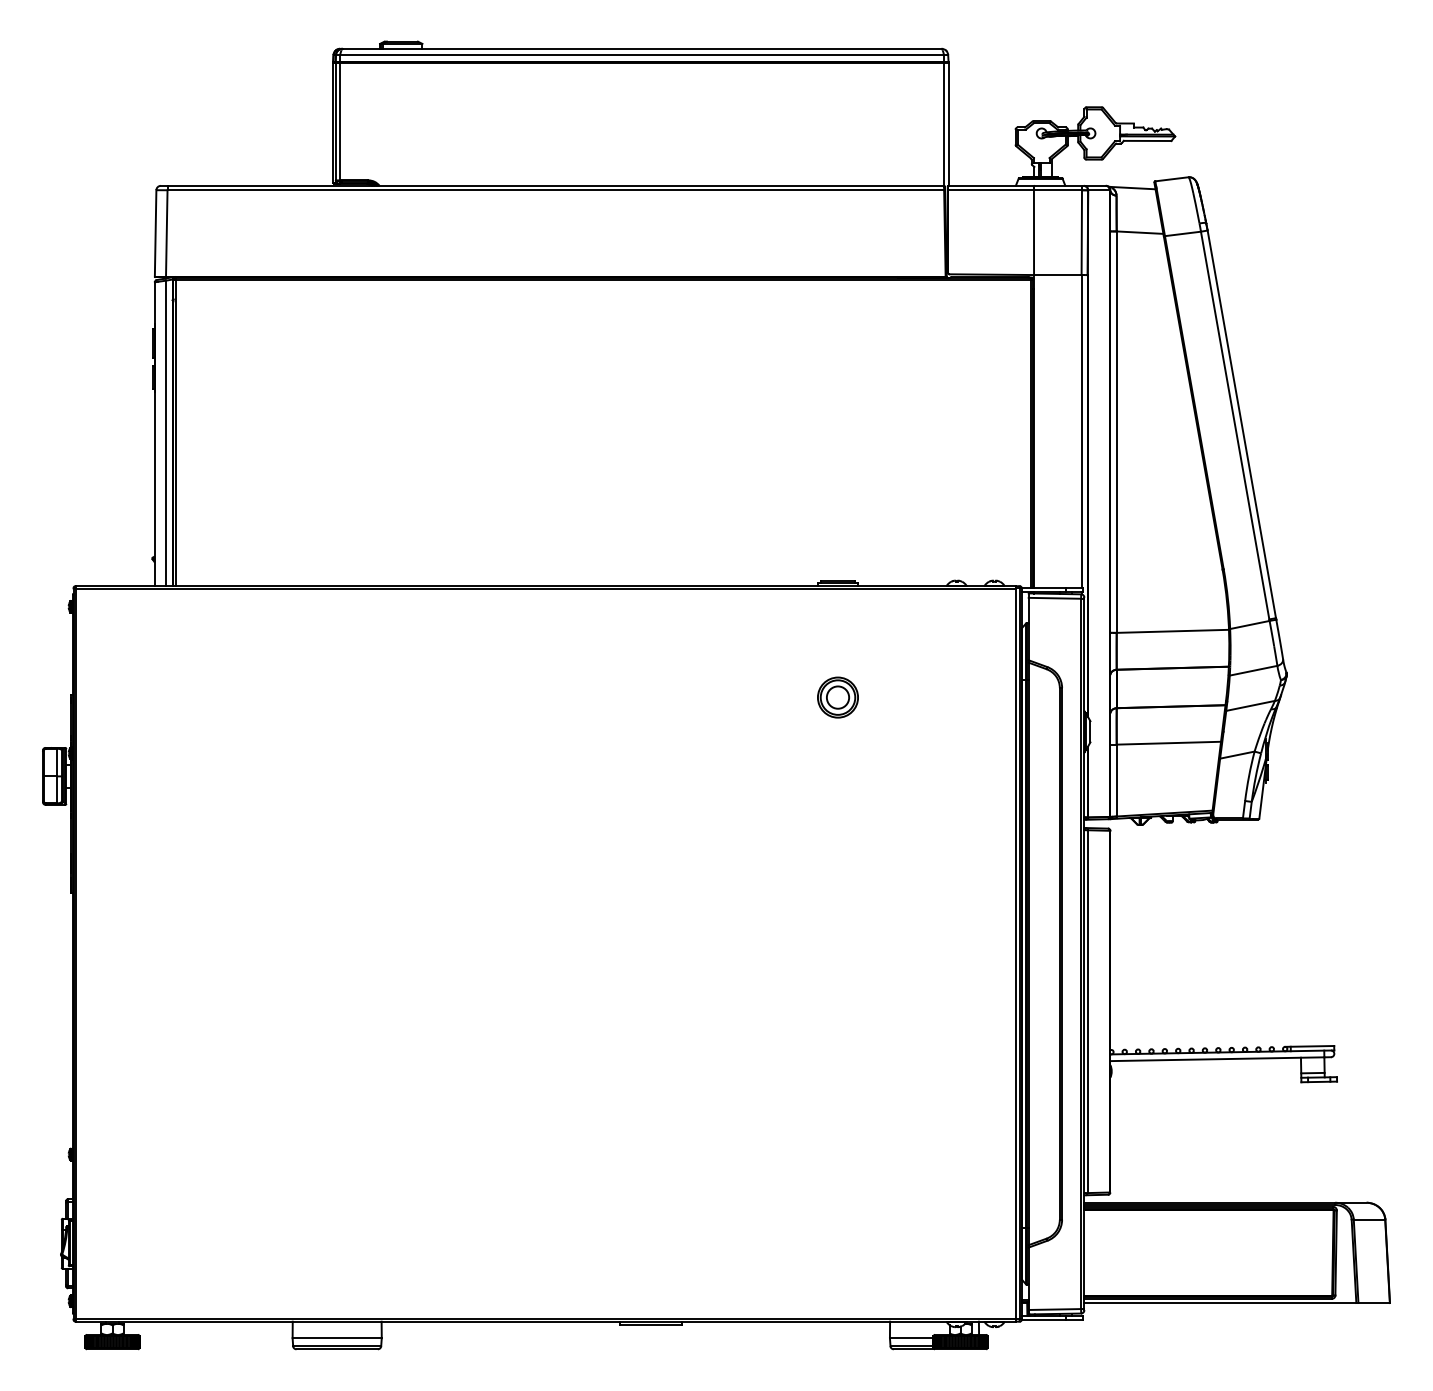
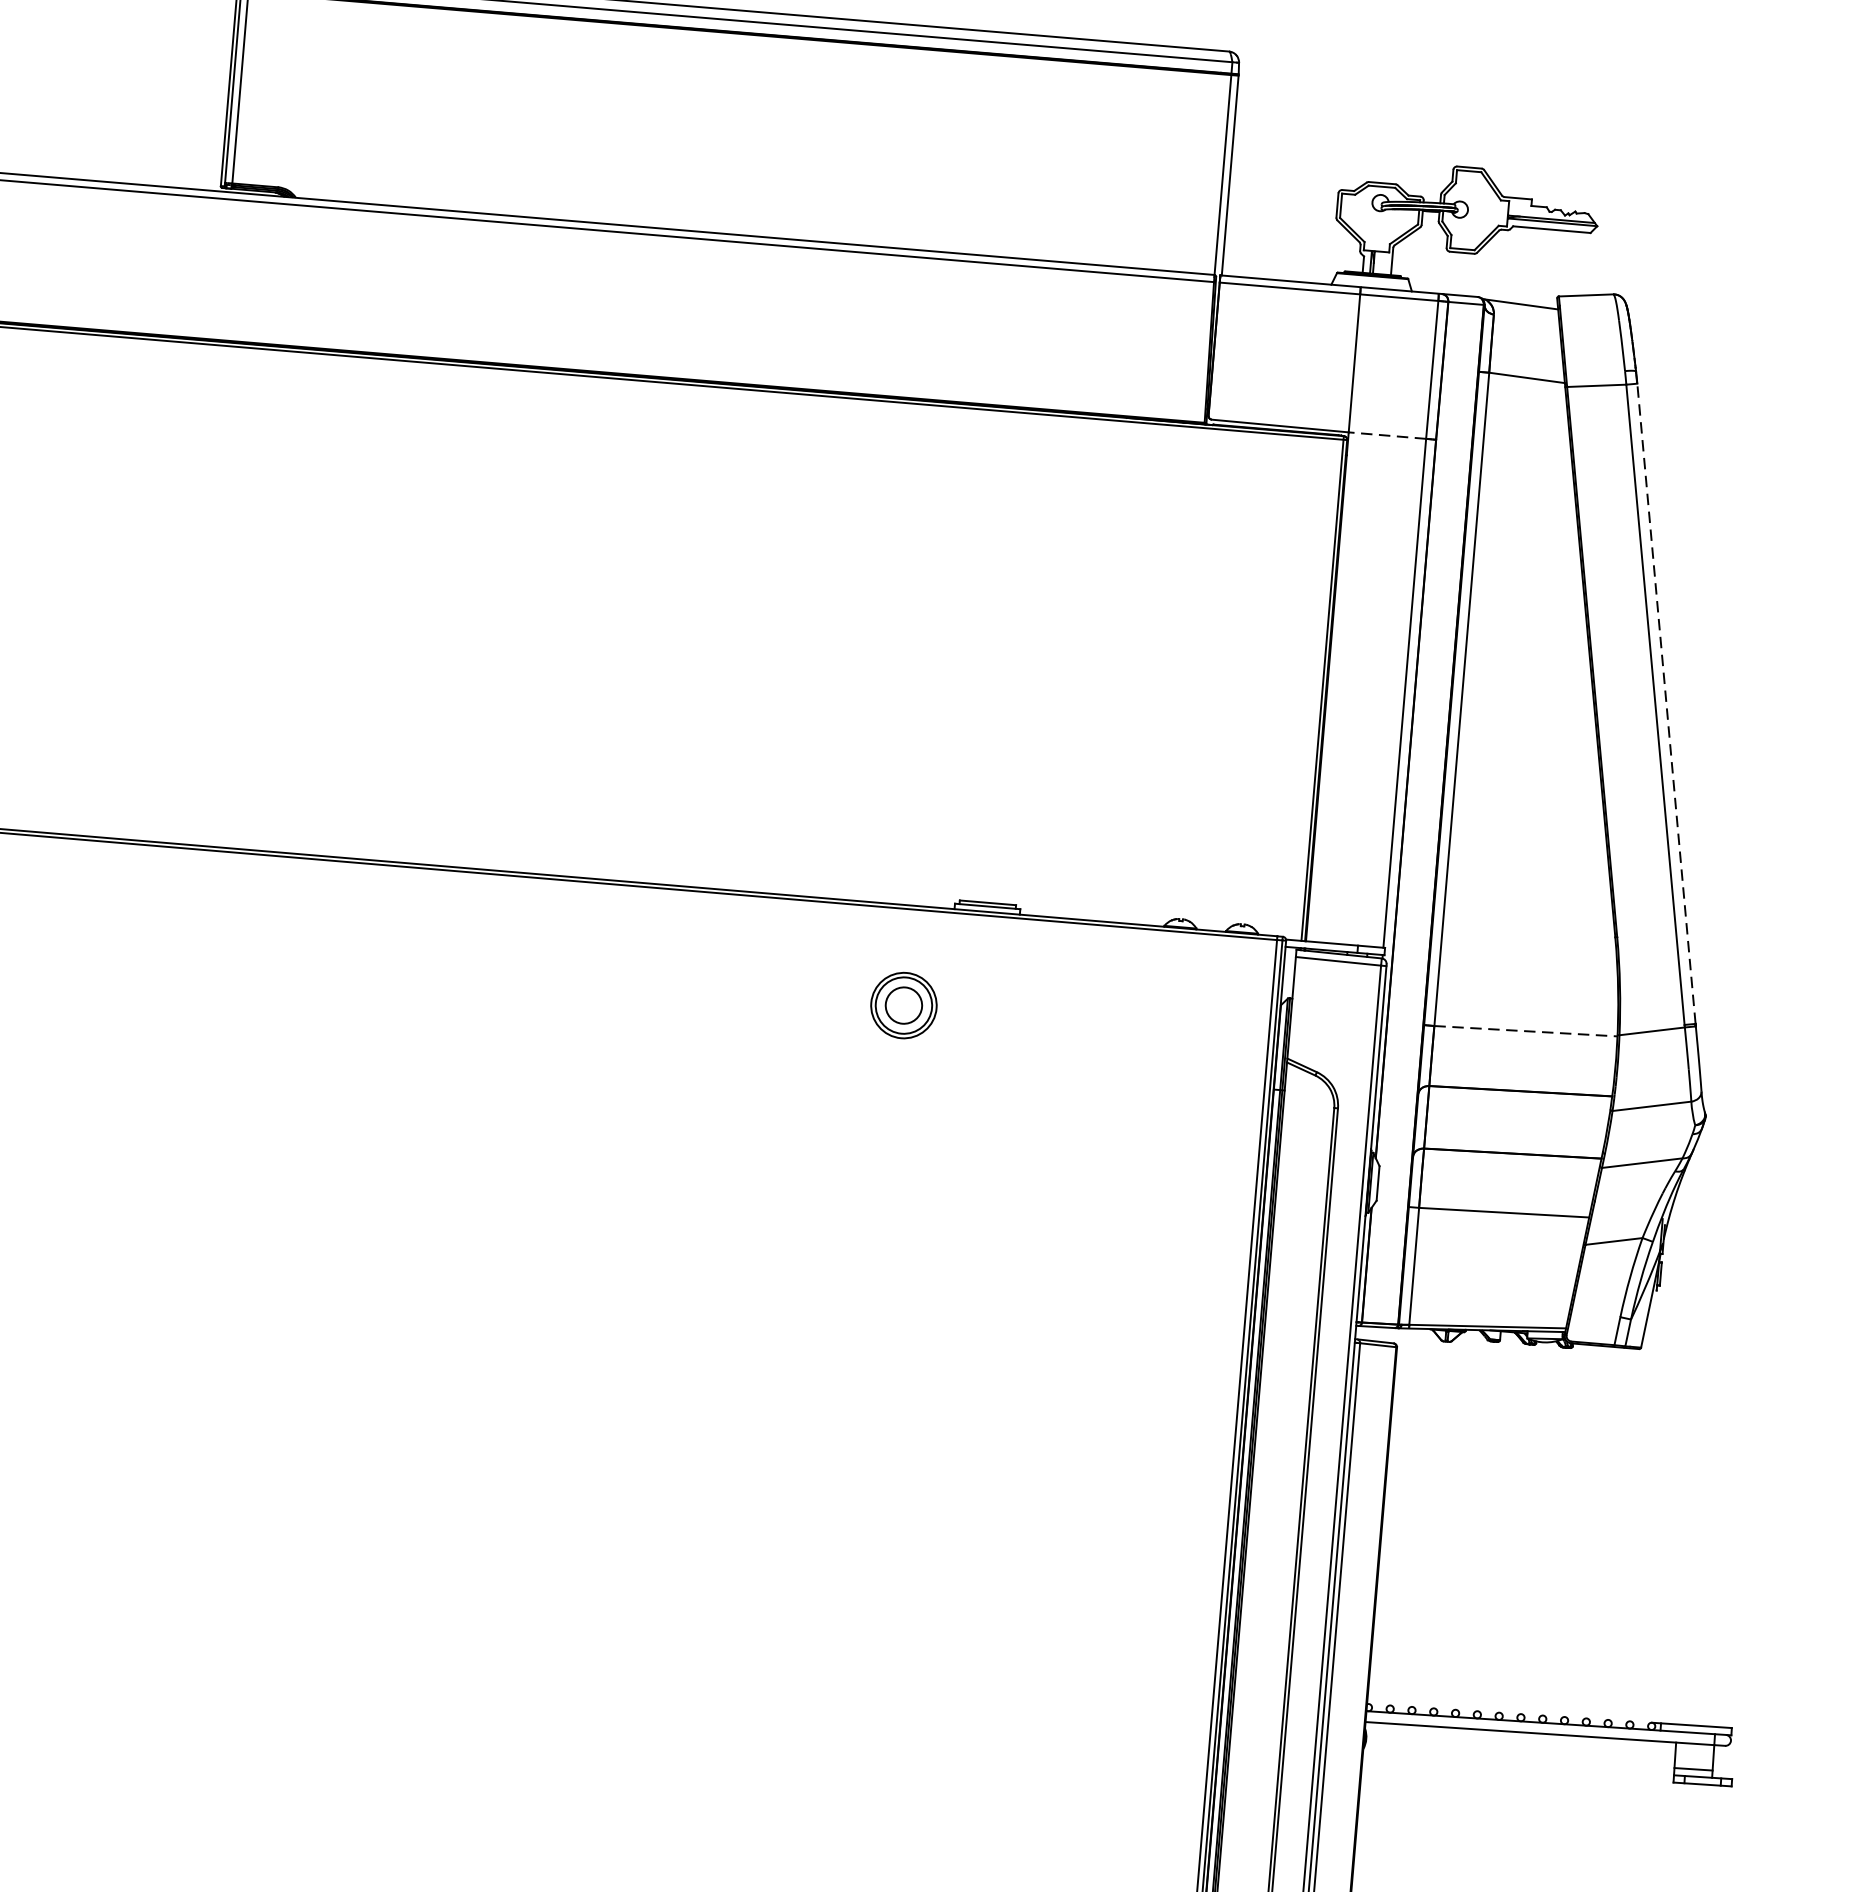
line: (1057, 275) -> (1386, 436), solid -> dashed
line: (1241, 424) -> (1665, 703), solid -> dashed
line: (1173, 631) -> (1526, 1031), solid -> dashed
part: (837, 697) -> (903, 1005), moved

